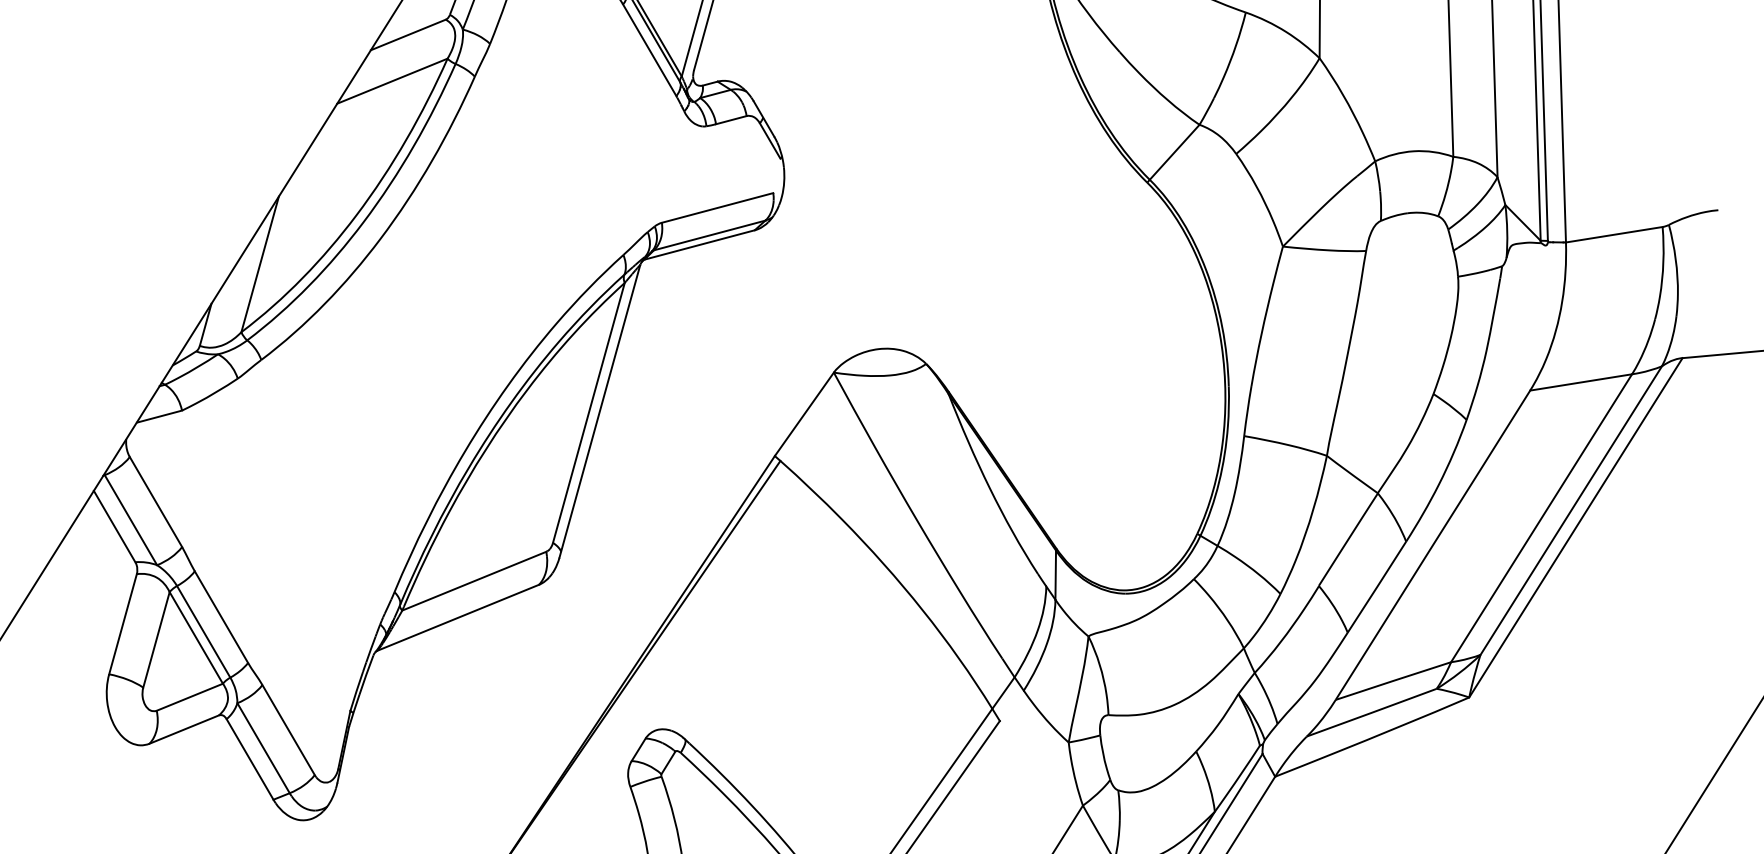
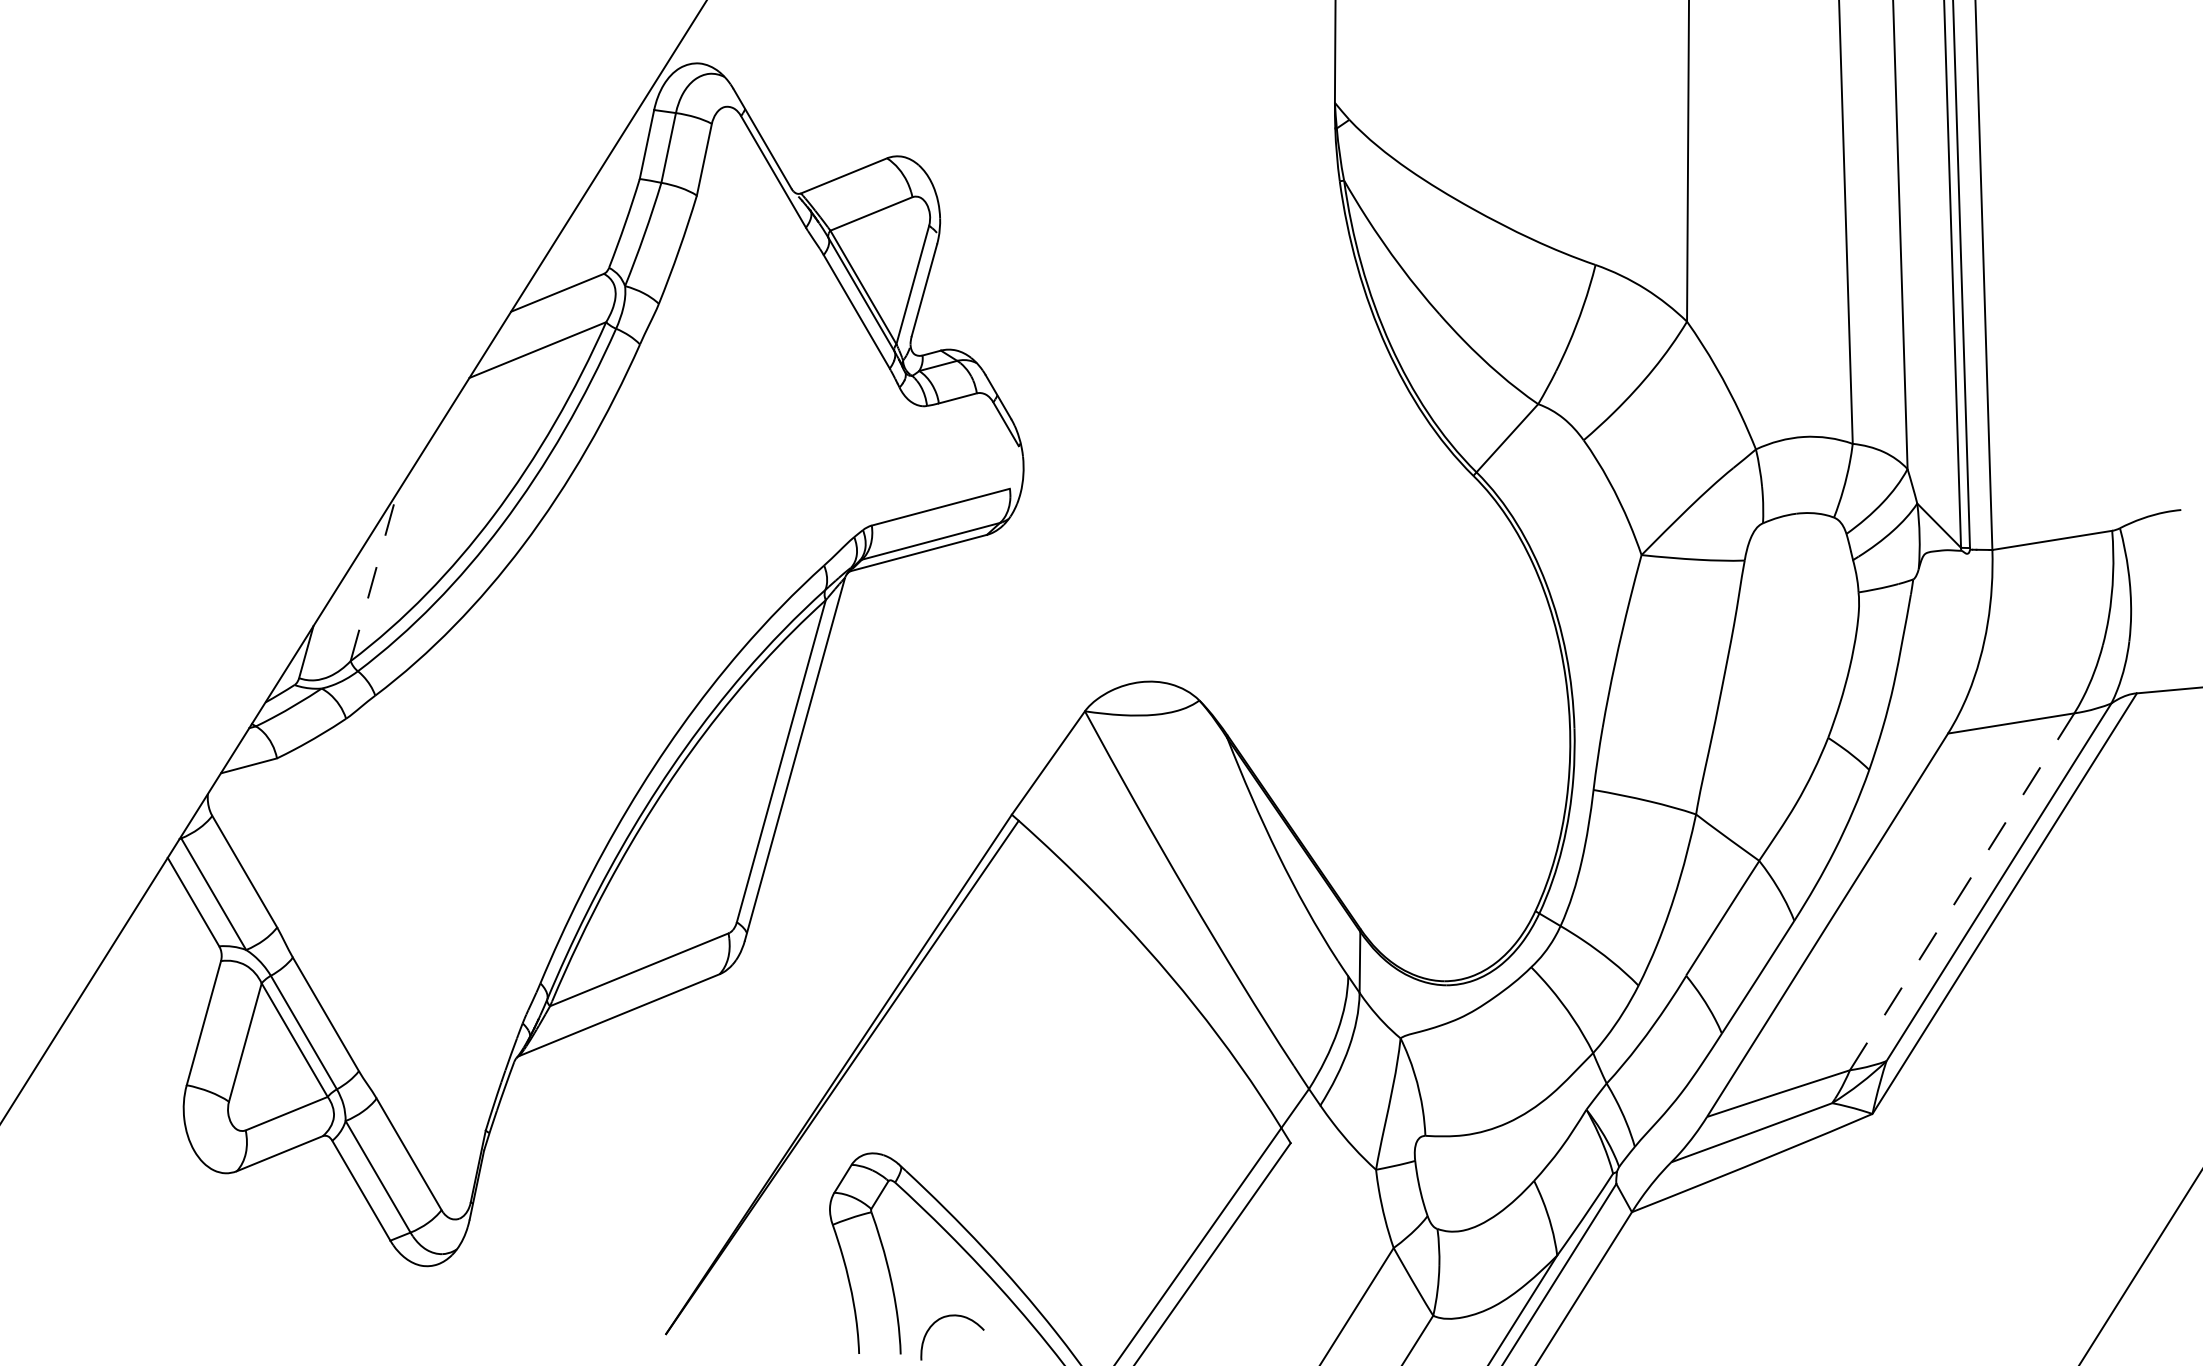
line: (260, 263) -> (374, 576), solid -> dashed
line: (1541, 518) -> (1962, 891), solid -> dashed

